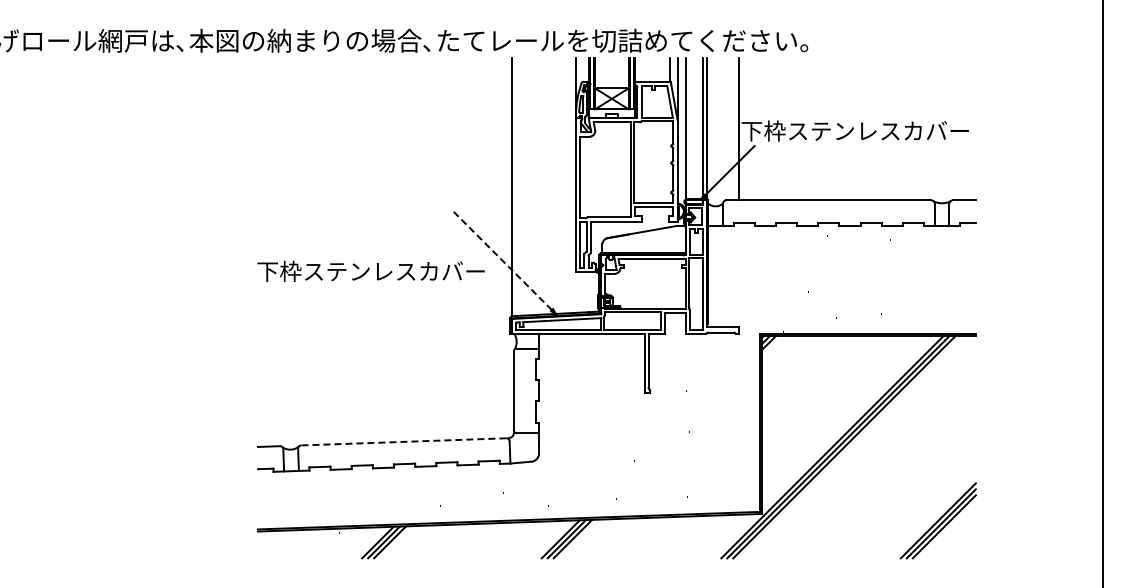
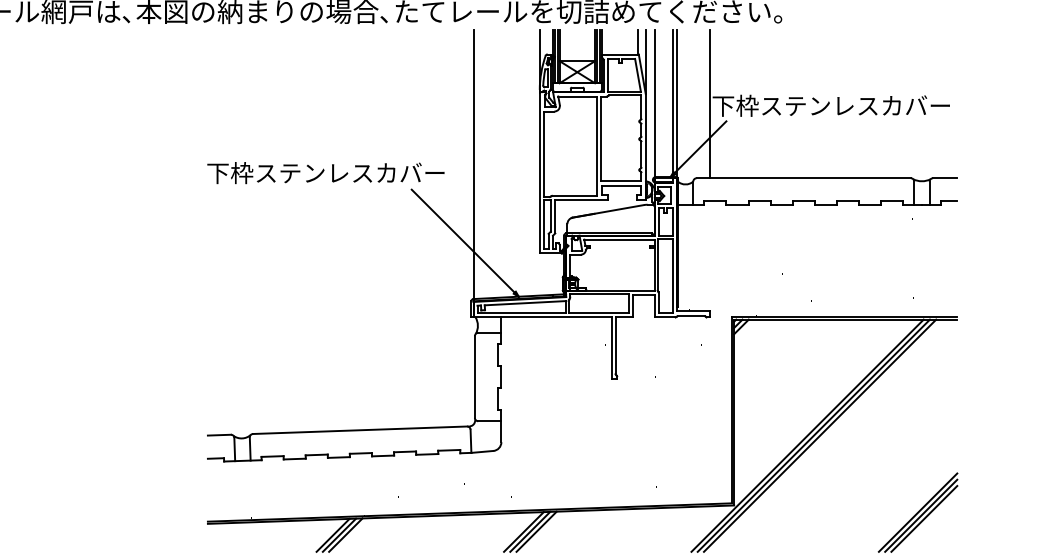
line: (502, 260) -> (463, 240), dashed -> solid
text: (370, 270) -> (325, 172), moved
line: (403, 441) -> (359, 429), dashed -> solid

